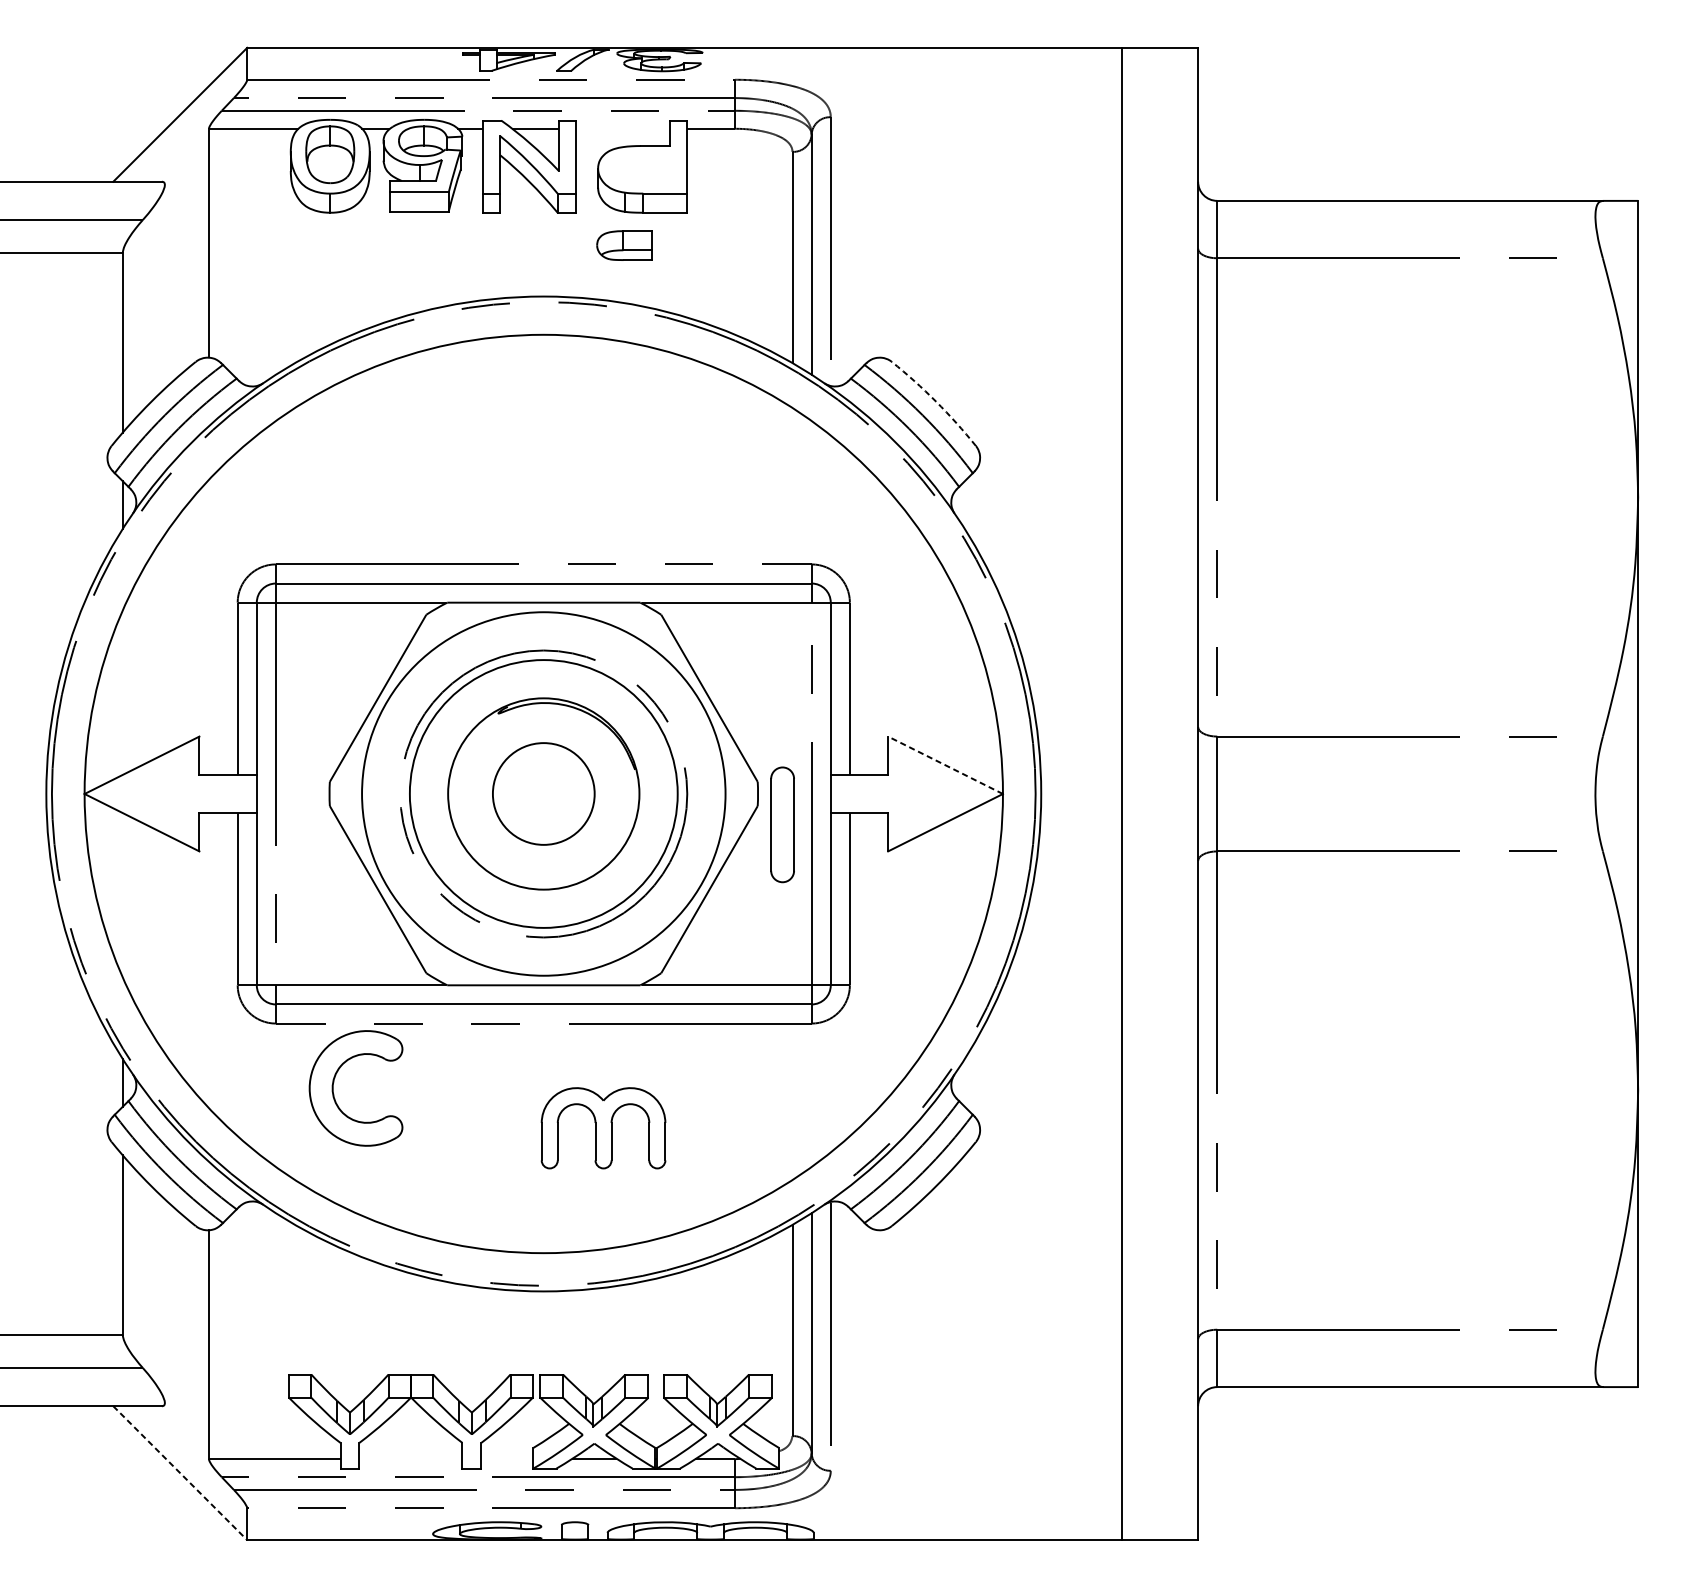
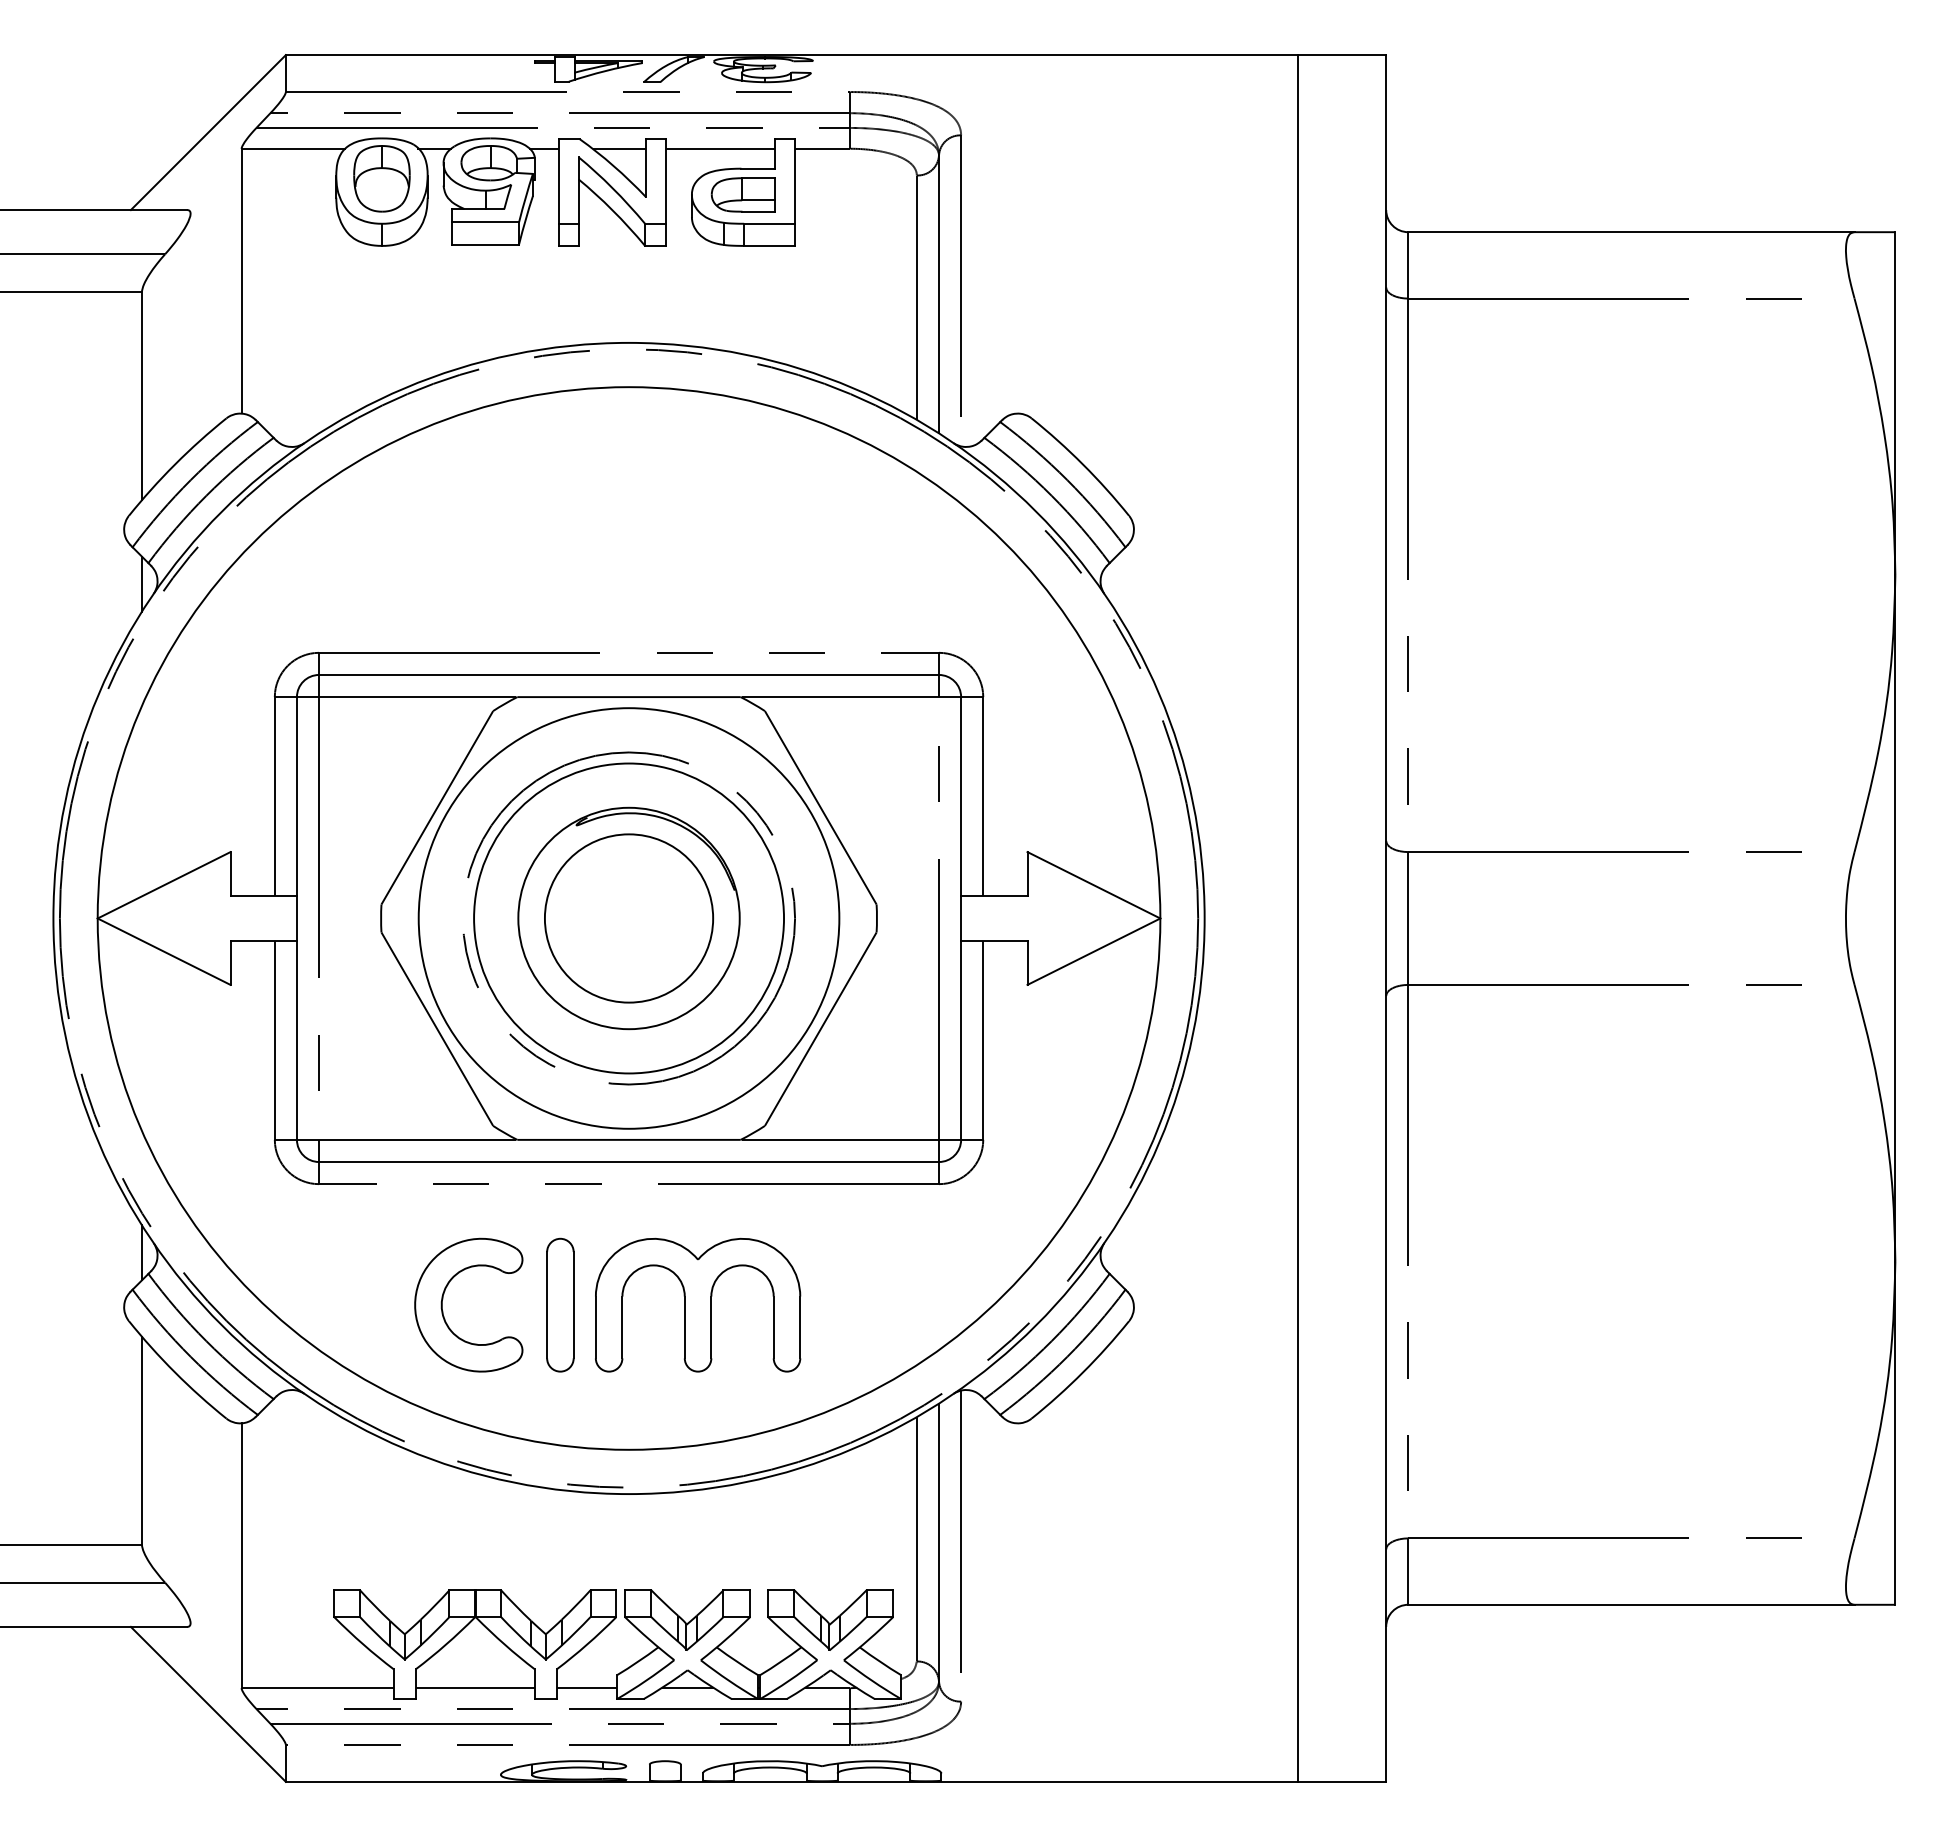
line: (622, 128) -> (720, 148), added
part: (623, 245) -> (742, 194), moved
arc: (936, 401) -> (1083, 464), dashed -> solid
line: (945, 765) -> (1093, 885), dashed -> solid
circle: (543, 794) -> (628, 918), size x1.43
part: (782, 824) -> (560, 1304), moved
part: (334, 1083) -> (443, 1299), moved
part: (603, 1128) -> (698, 1305), size x1.43
line: (410, 1459) -> (474, 1688), added
line: (507, 1459) -> (586, 1688), added
line: (180, 1473) -> (208, 1704), dashed -> solid

